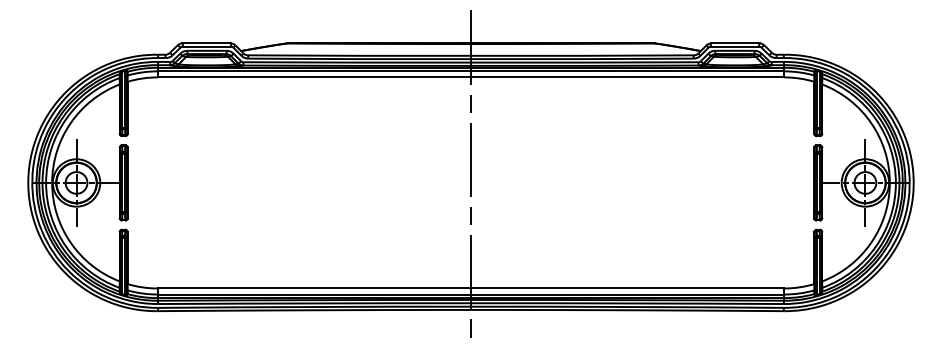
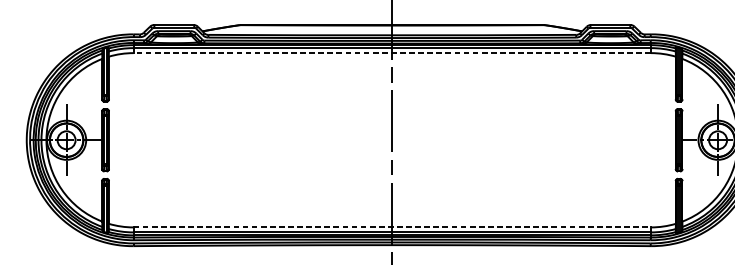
line: (470, 77) -> (391, 53), solid -> dashed
line: (471, 288) -> (392, 227), solid -> dashed

